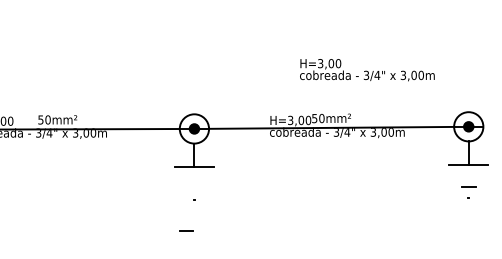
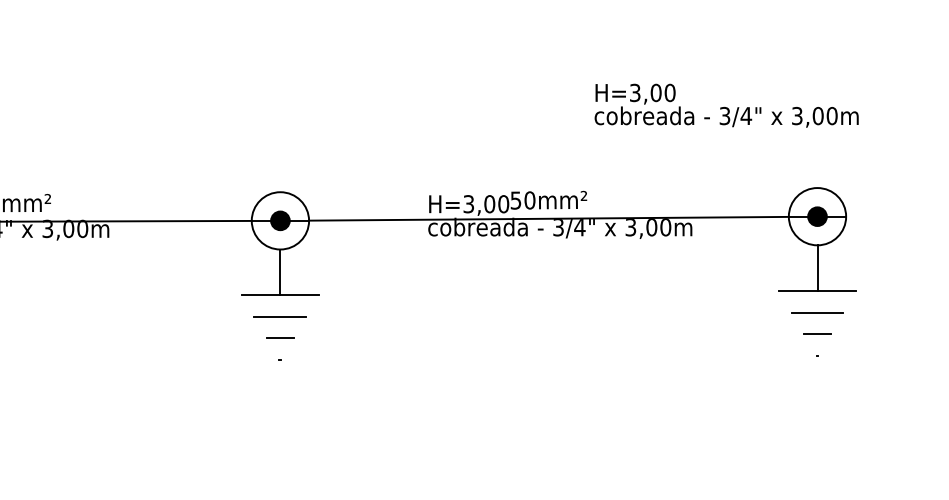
text: (367, 70) -> (726, 106), moved
line: (468, 175) -> (816, 311), added
line: (194, 177) -> (280, 315), added
line: (186, 230) -> (280, 337), moved

